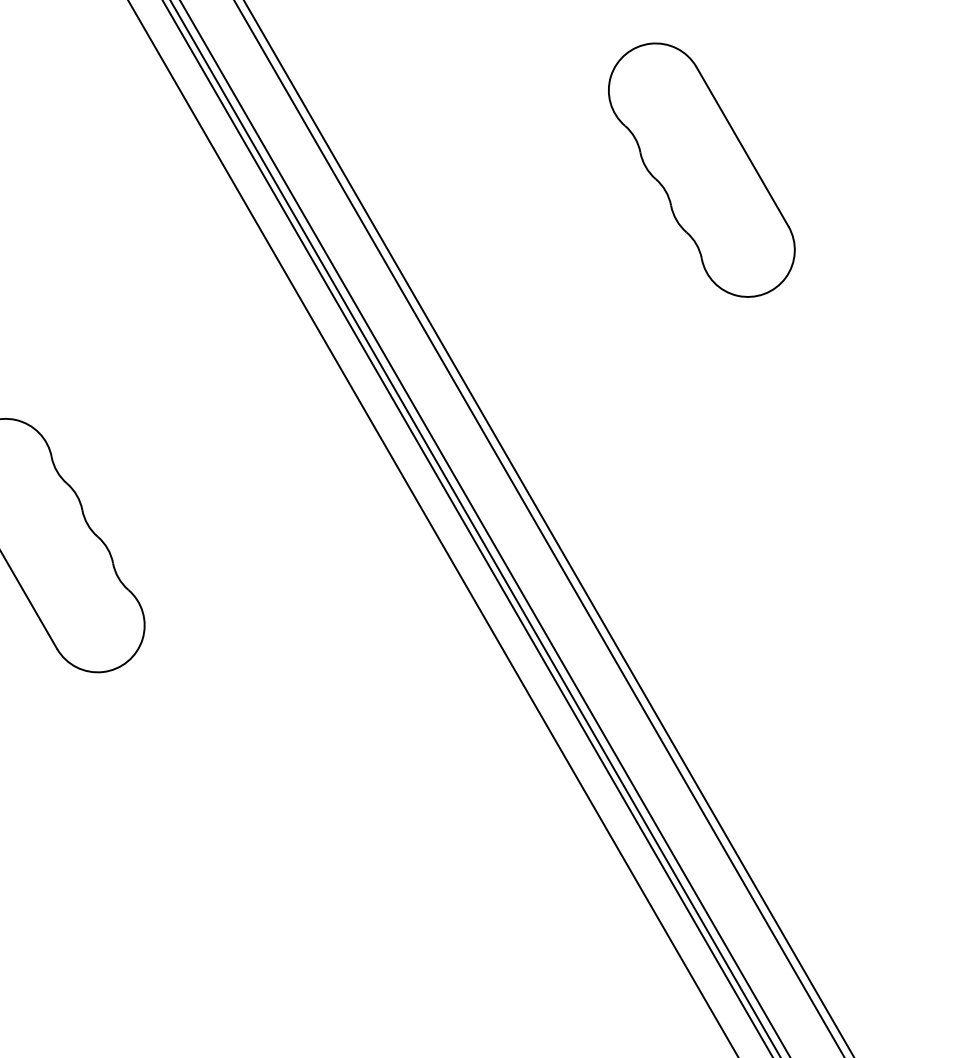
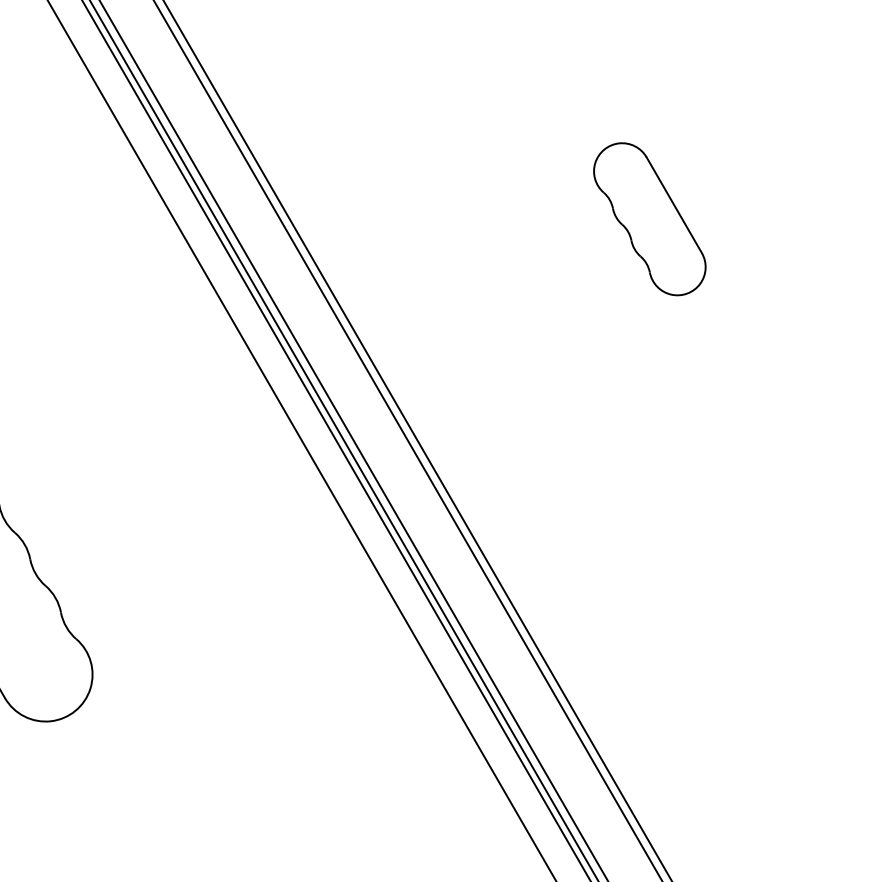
part: (701, 169) -> (649, 218), size x0.6

